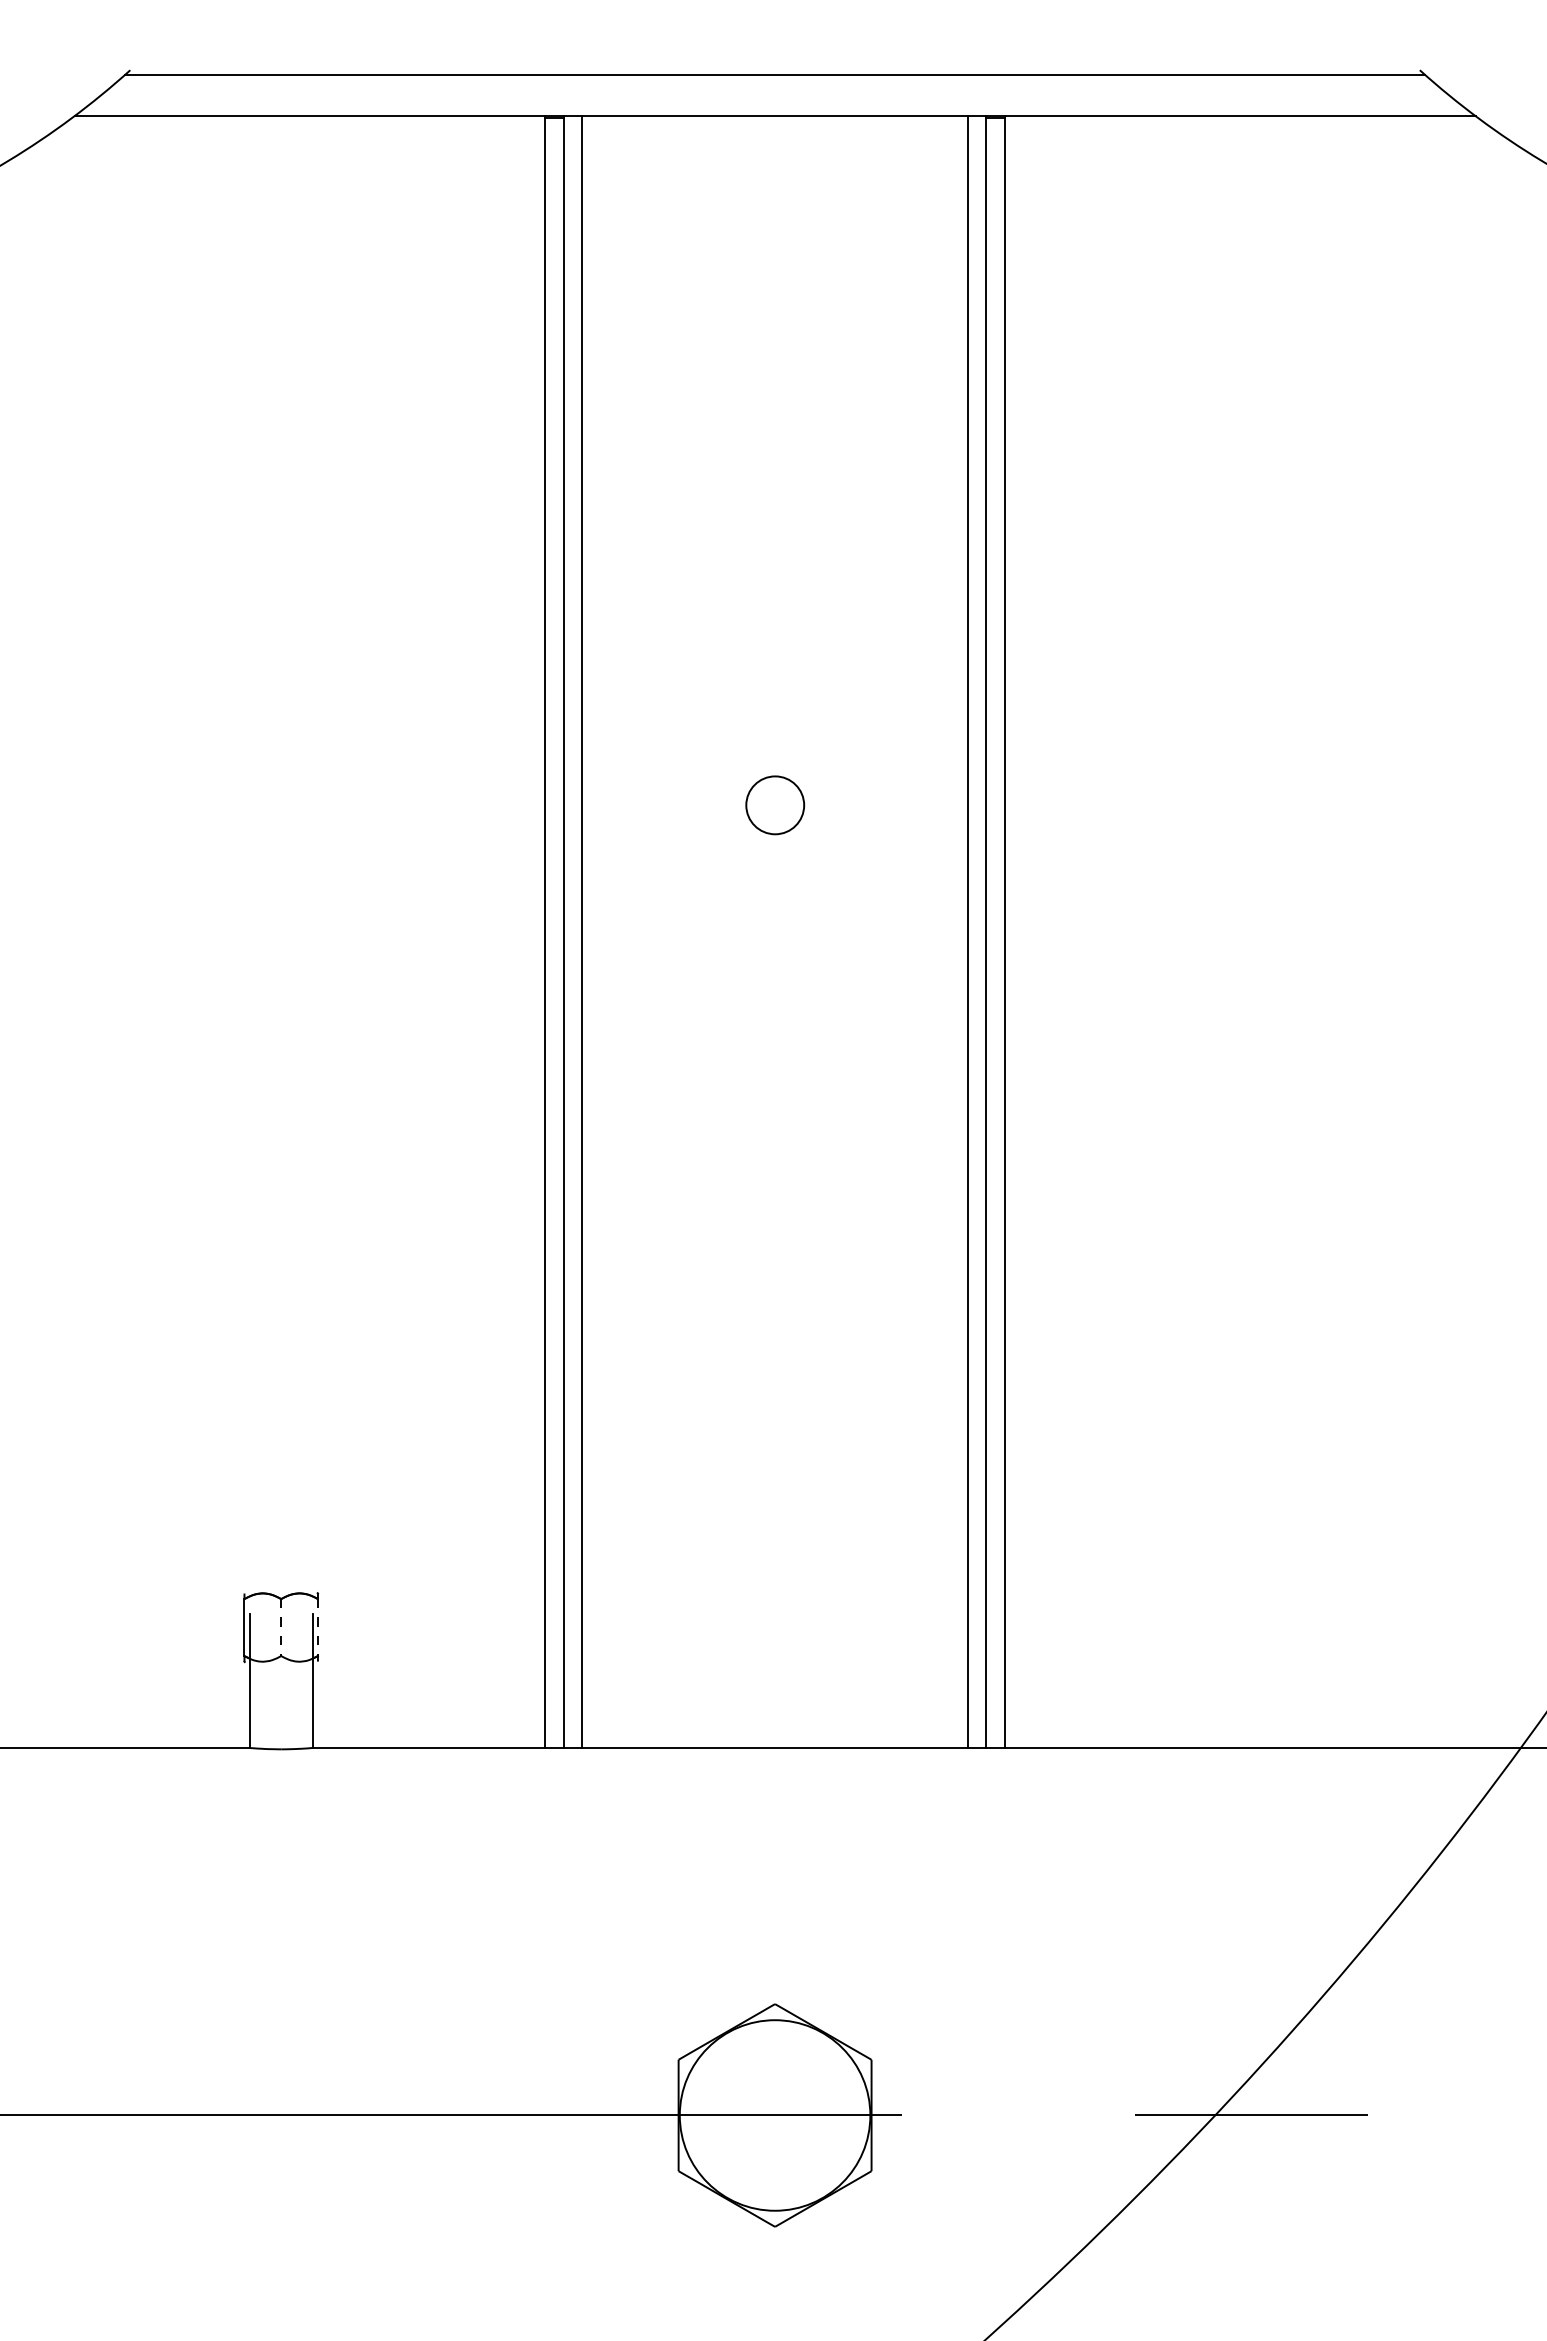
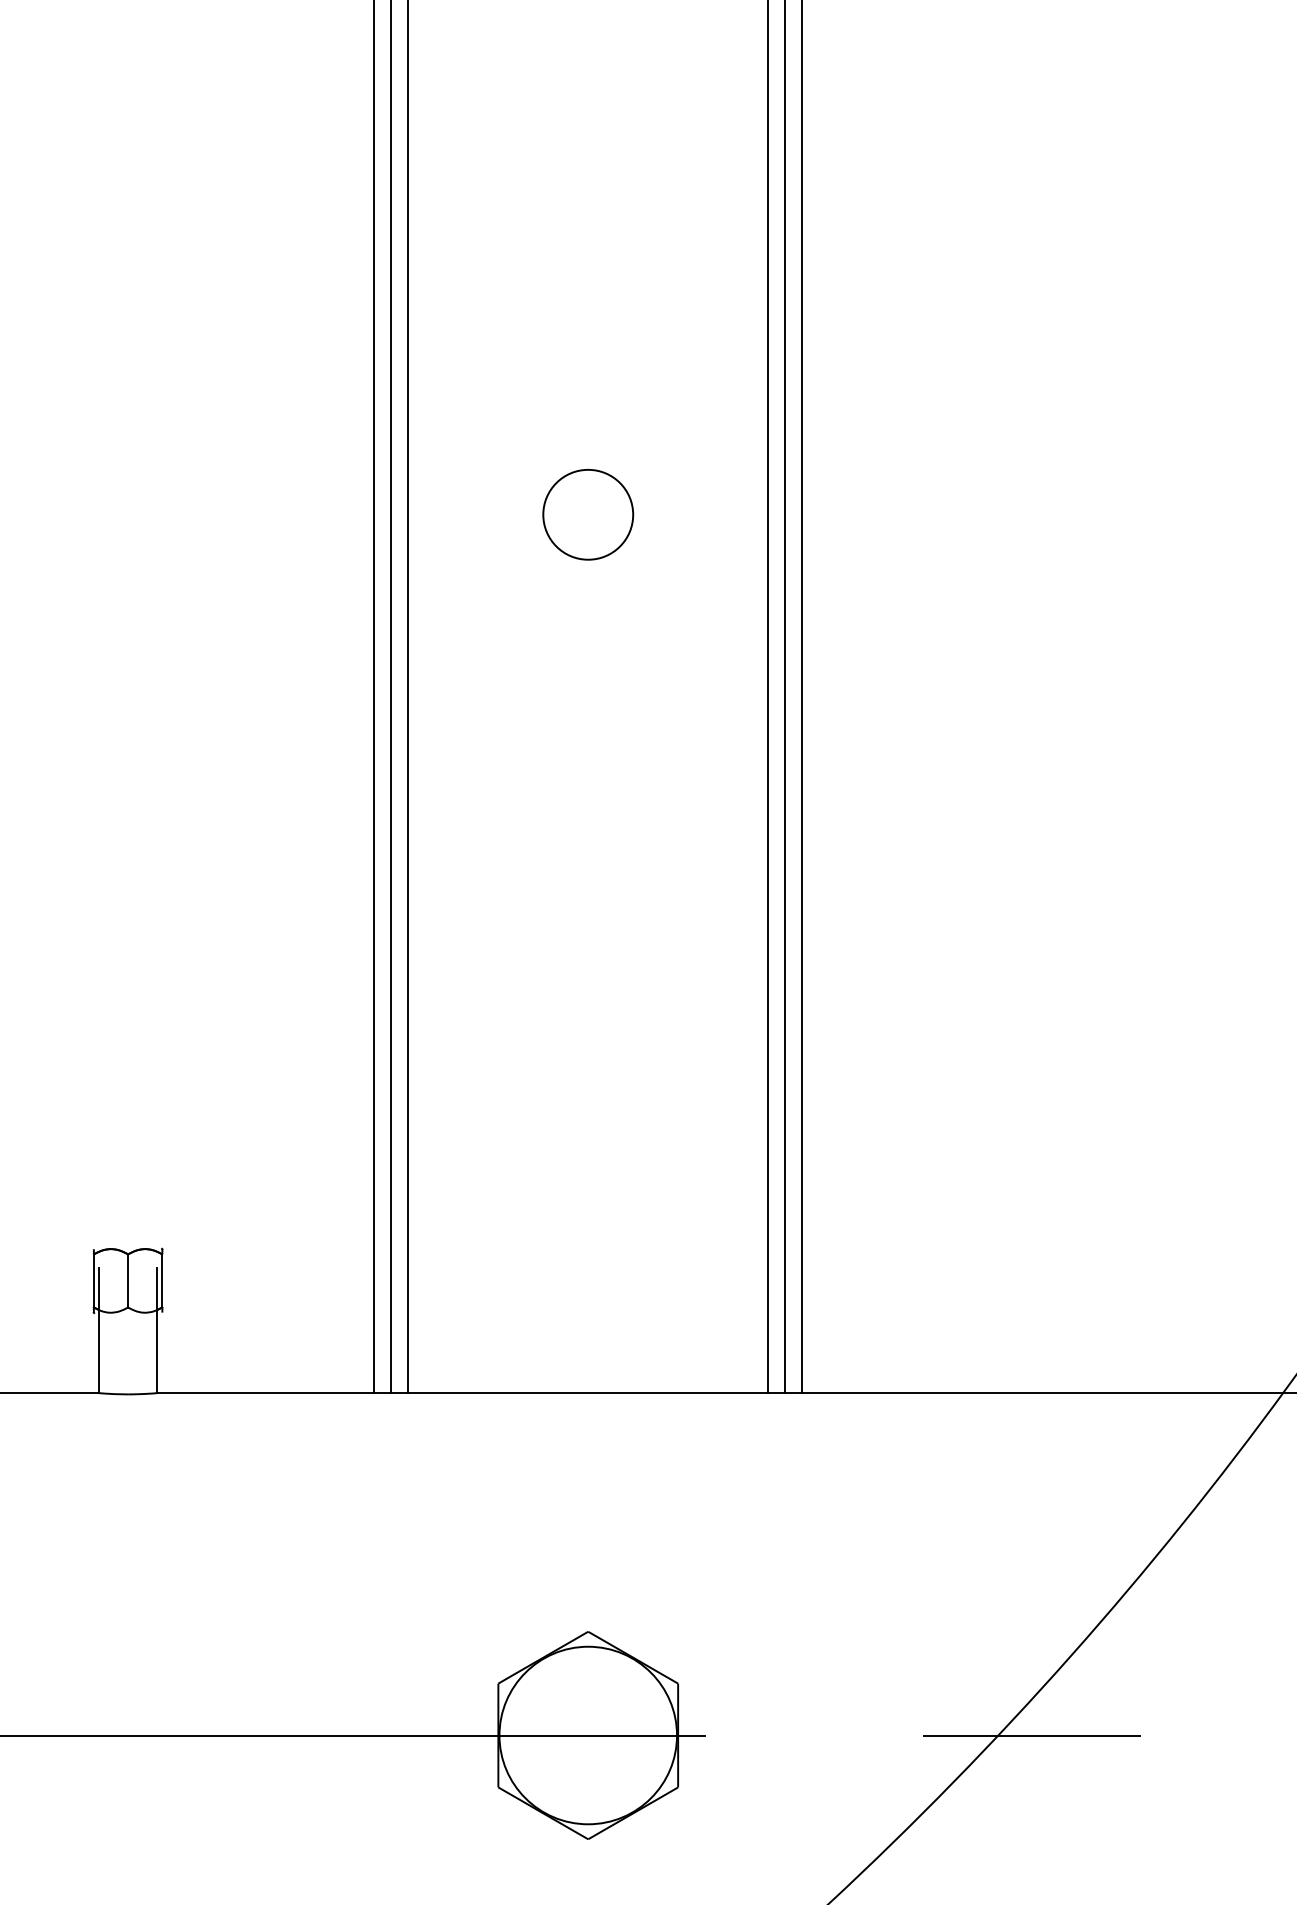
circle: (775, 805) -> (588, 515), size x1.67
line: (281, 1628) -> (128, 1281), dashed -> solid
line: (317, 1628) -> (161, 1281), dashed -> solid

